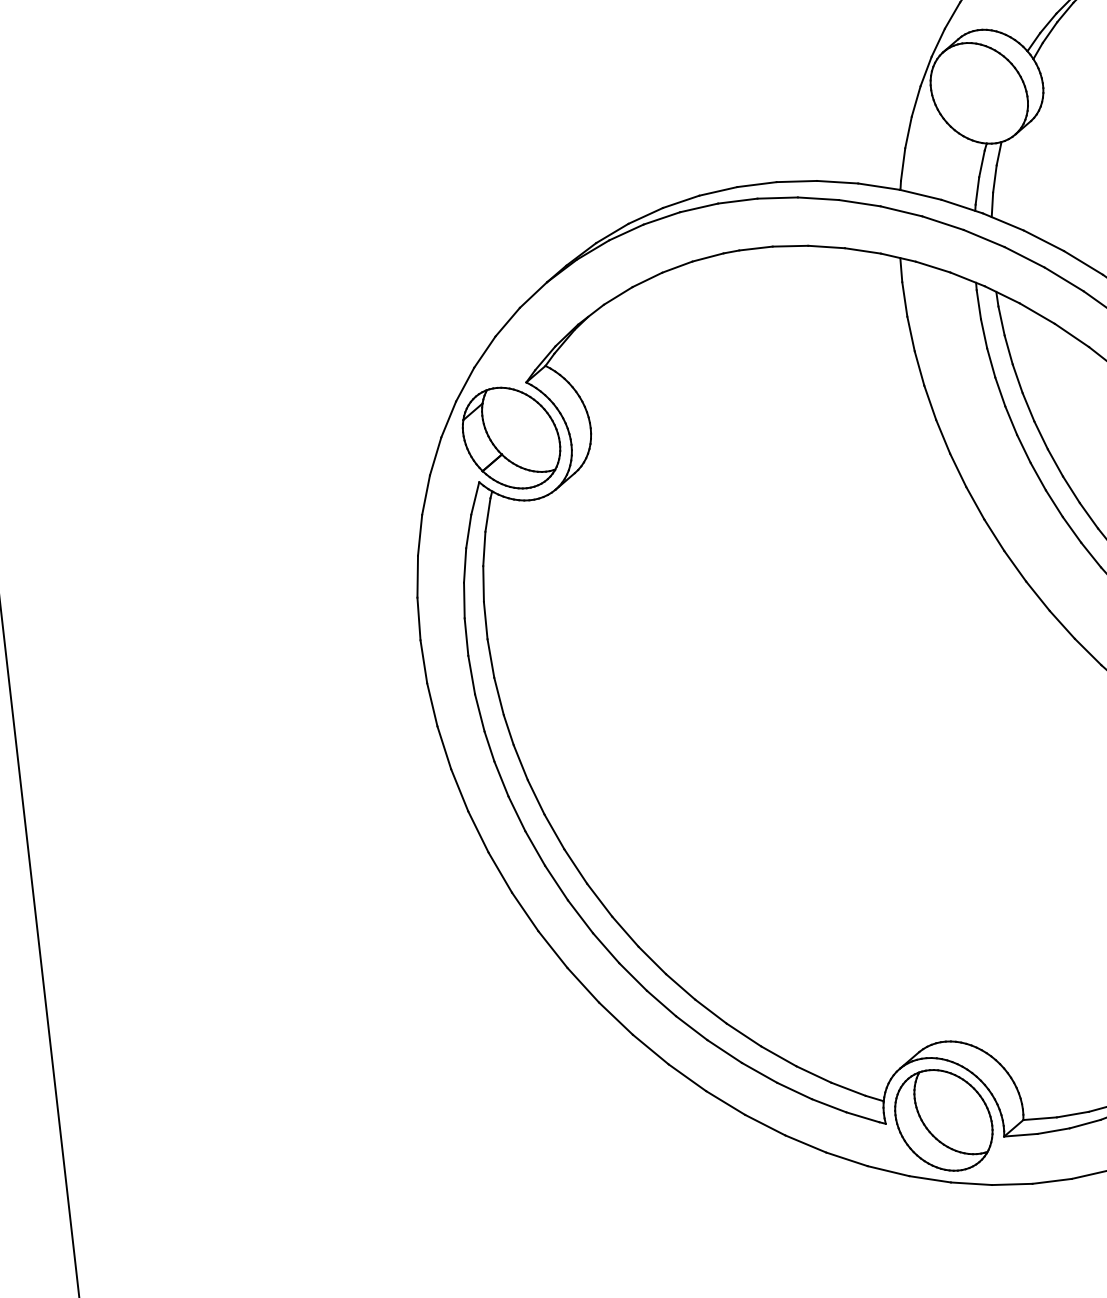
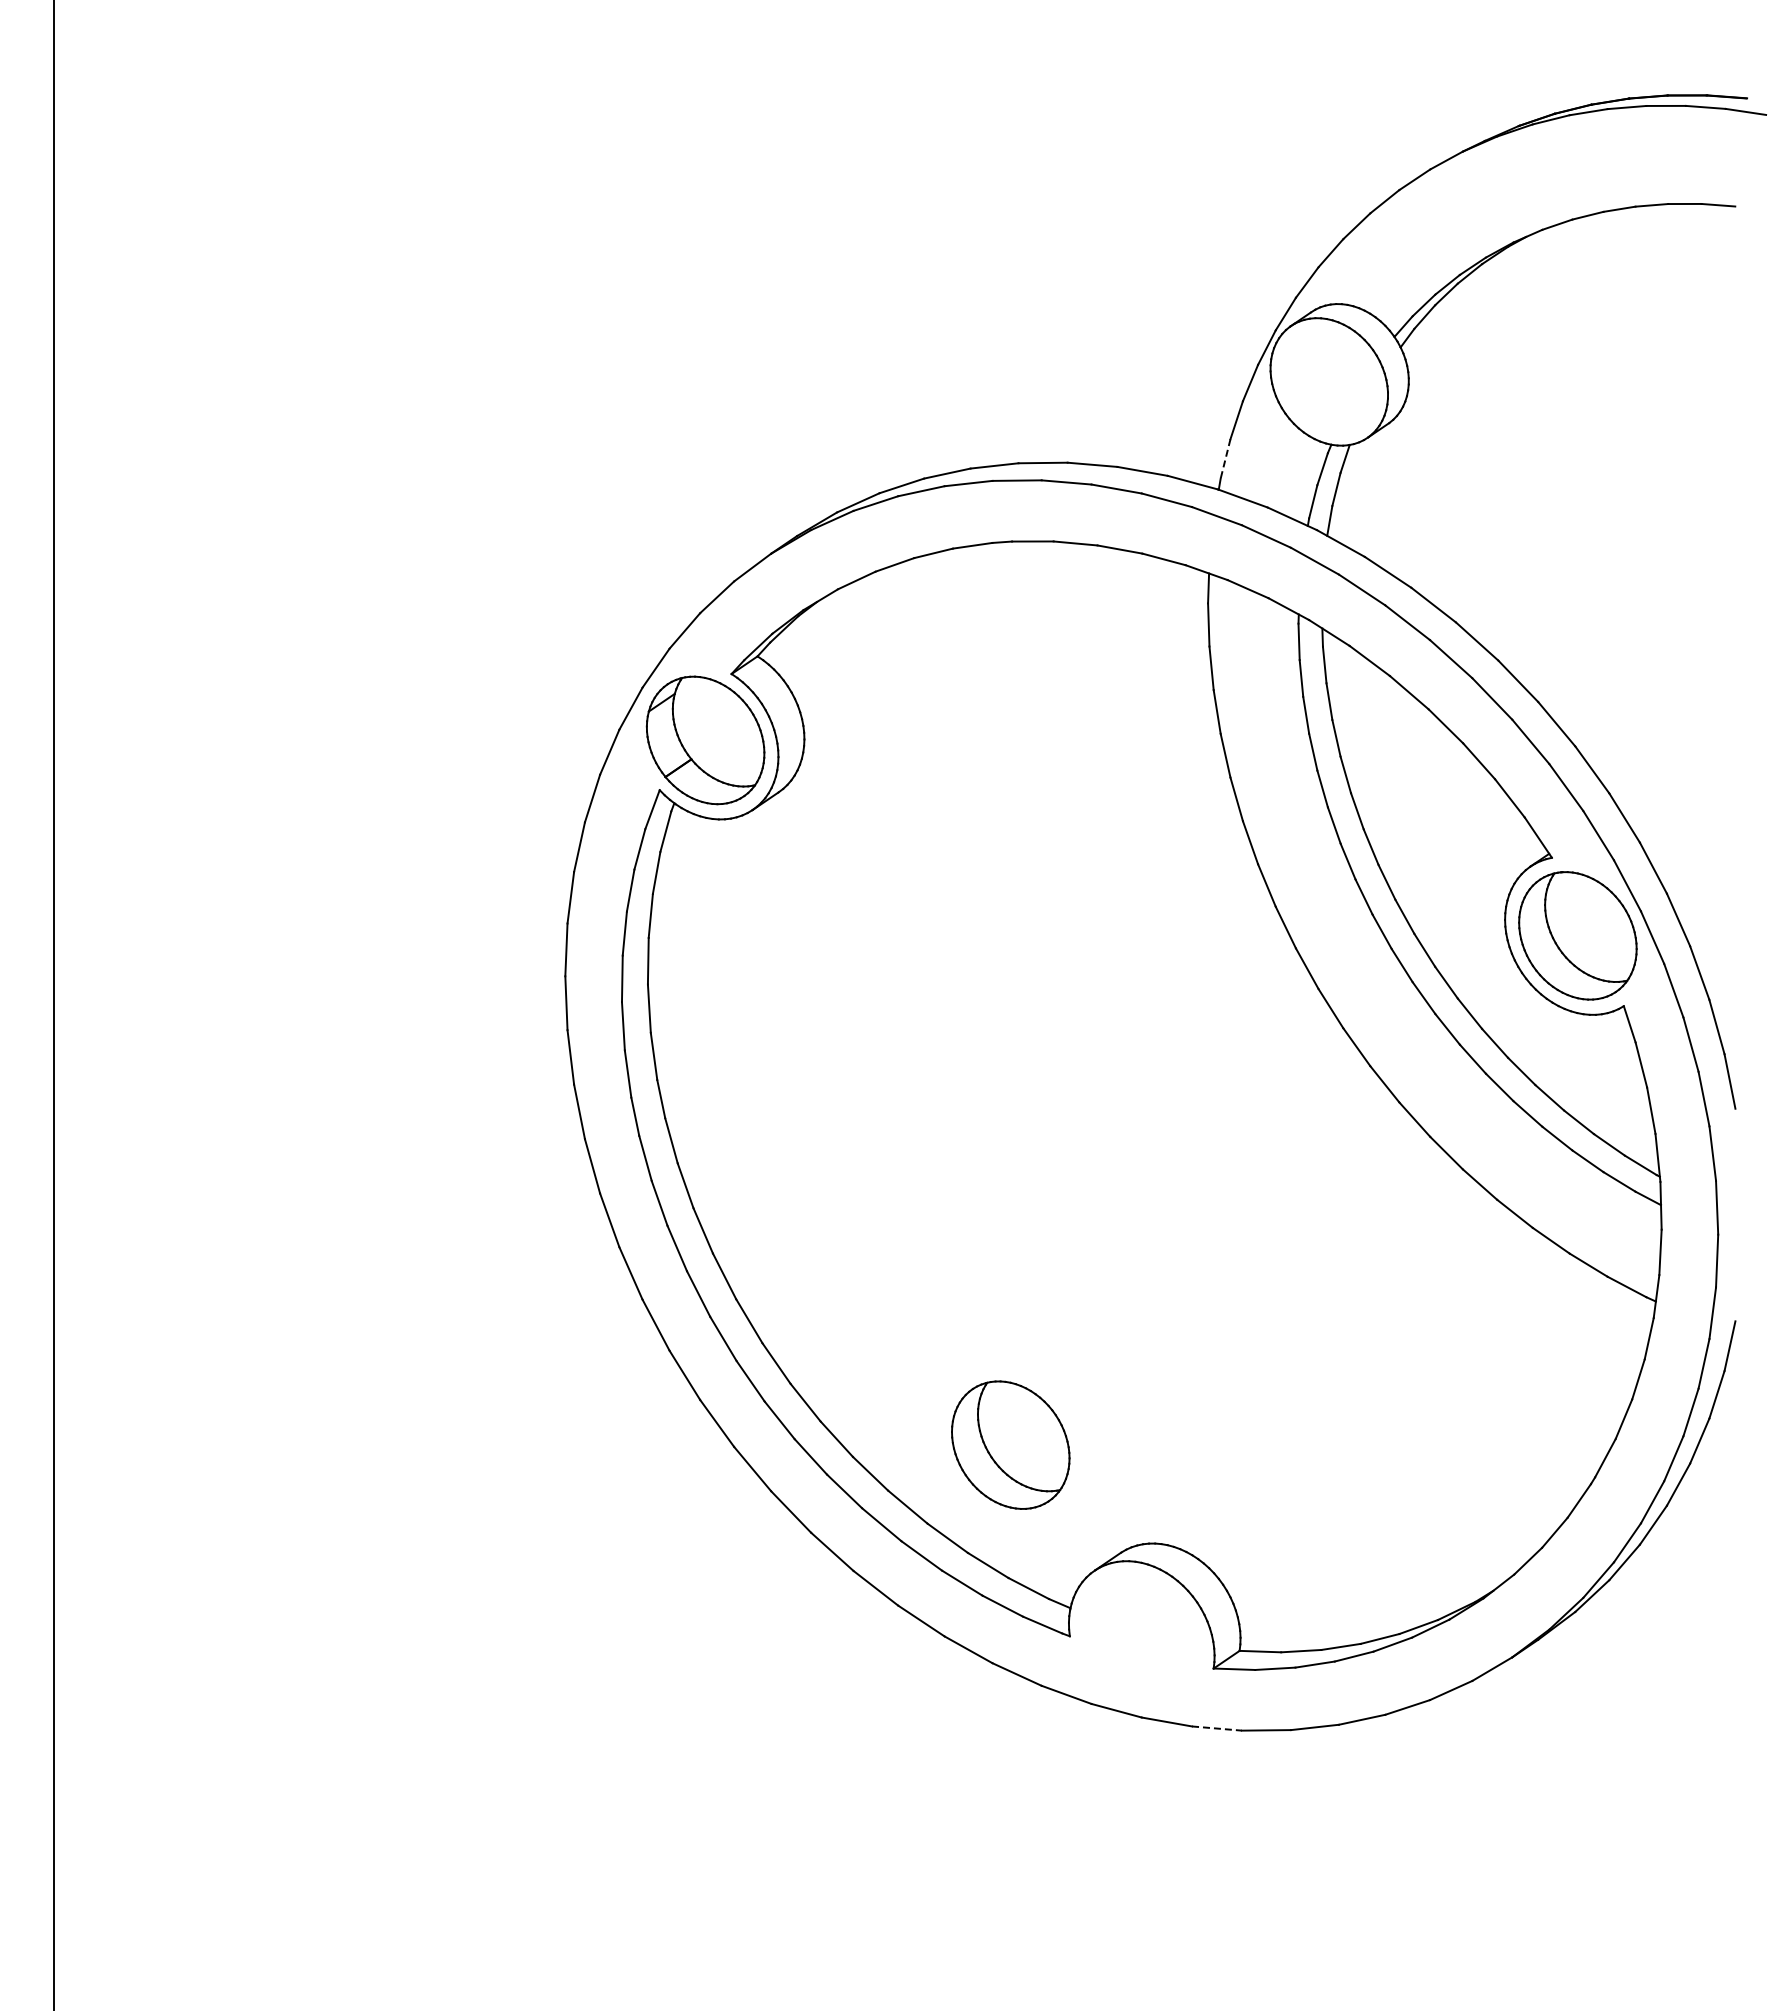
line: (903, 165) -> (1225, 459), solid -> dashed
part: (943, 1119) -> (1010, 1444), moved
line: (1012, 1184) -> (1217, 1728), solid -> dashed

